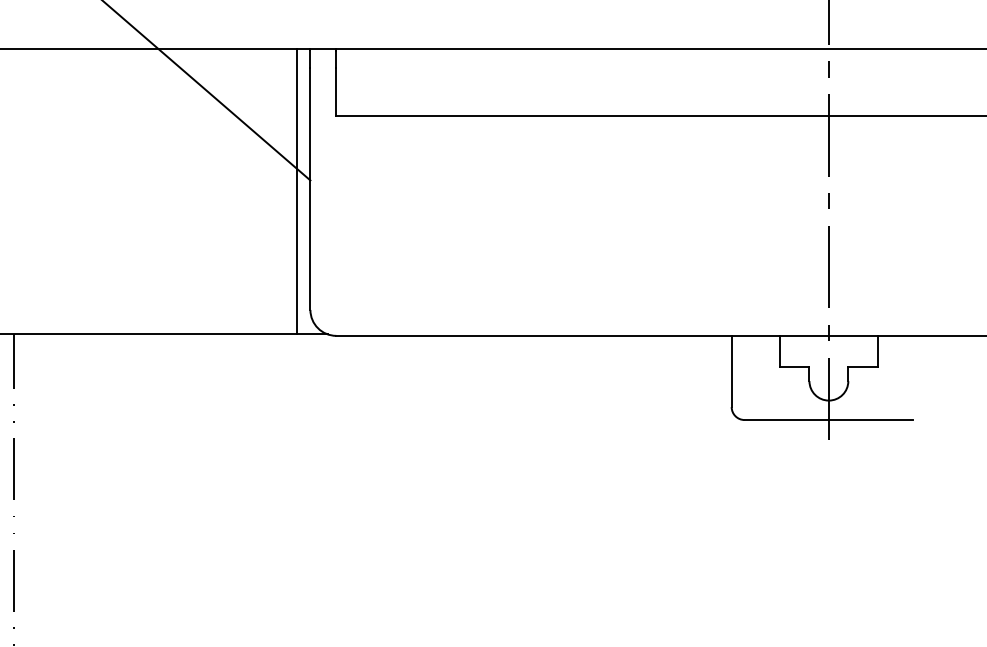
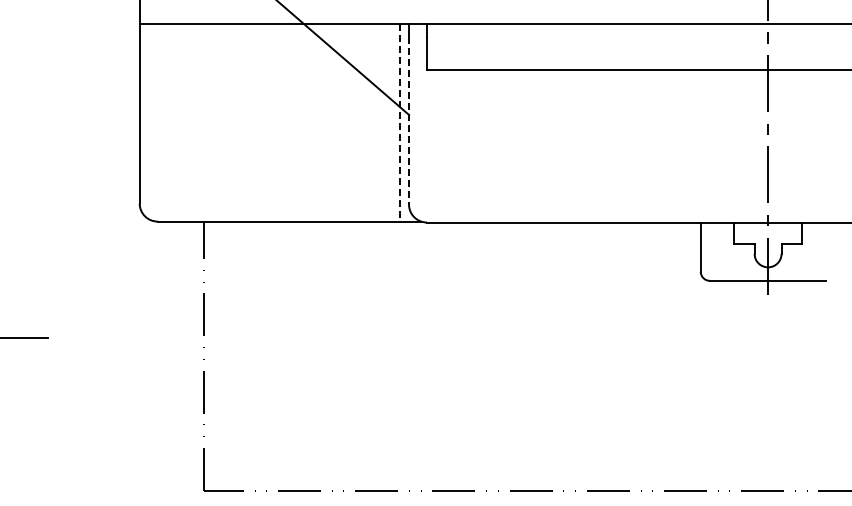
line: (311, 188) -> (409, 120), solid -> dashed
line: (298, 191) -> (400, 122), solid -> dashed

